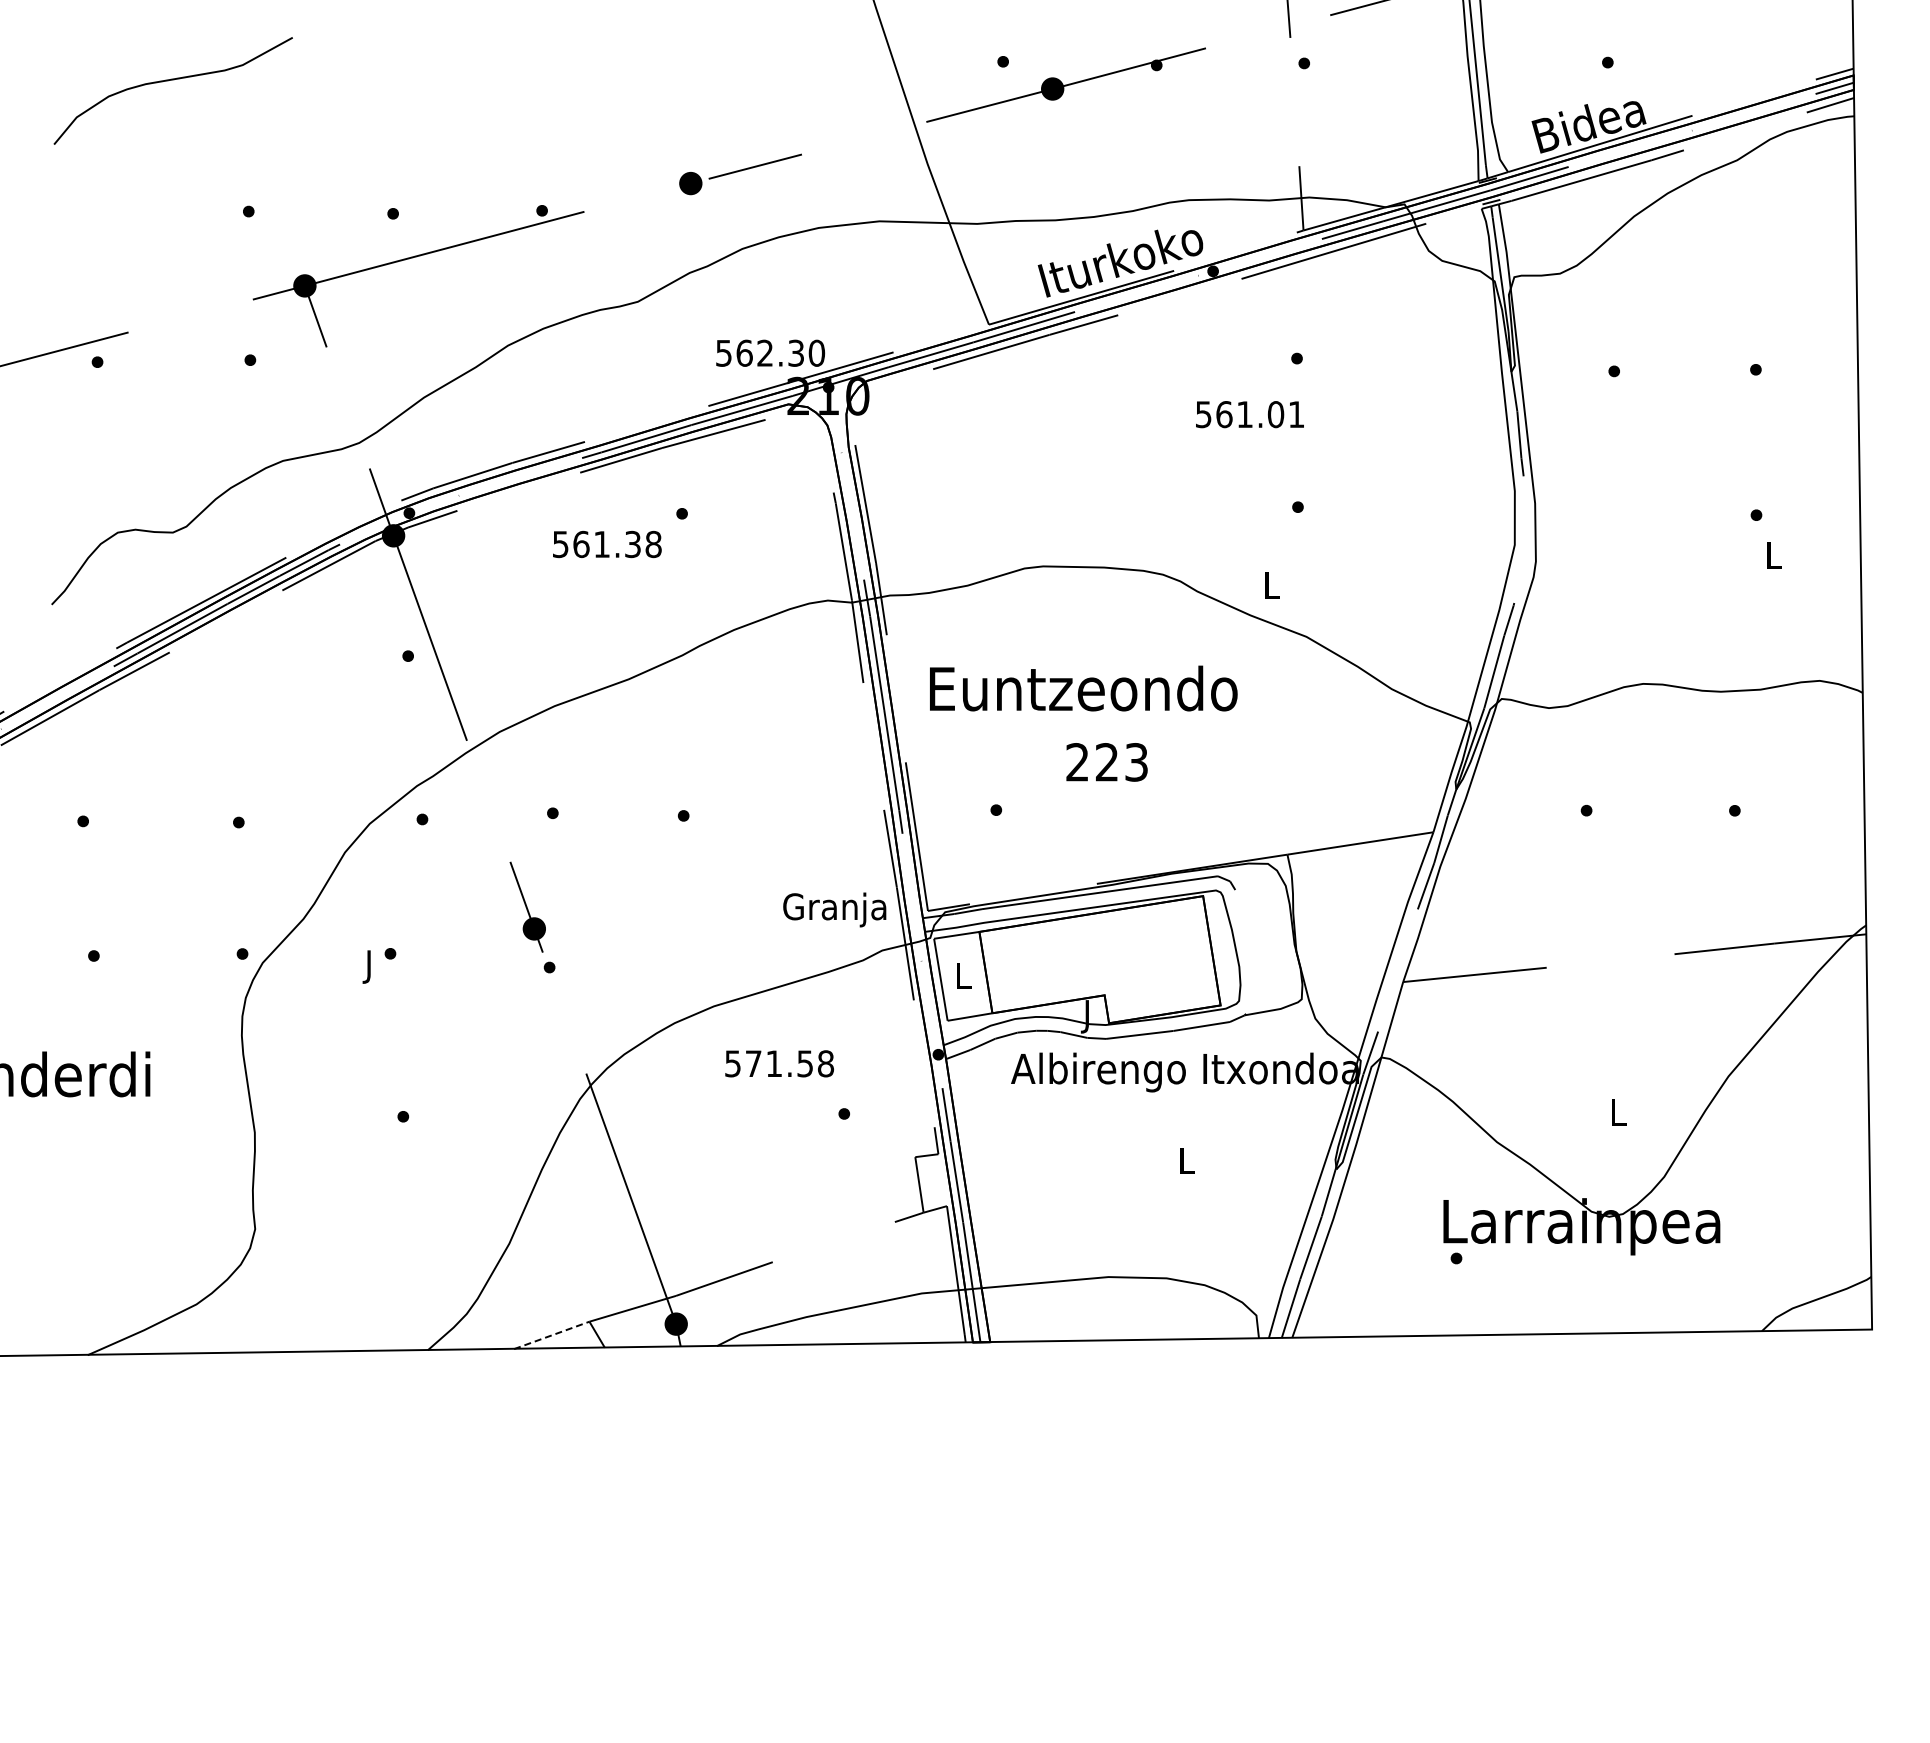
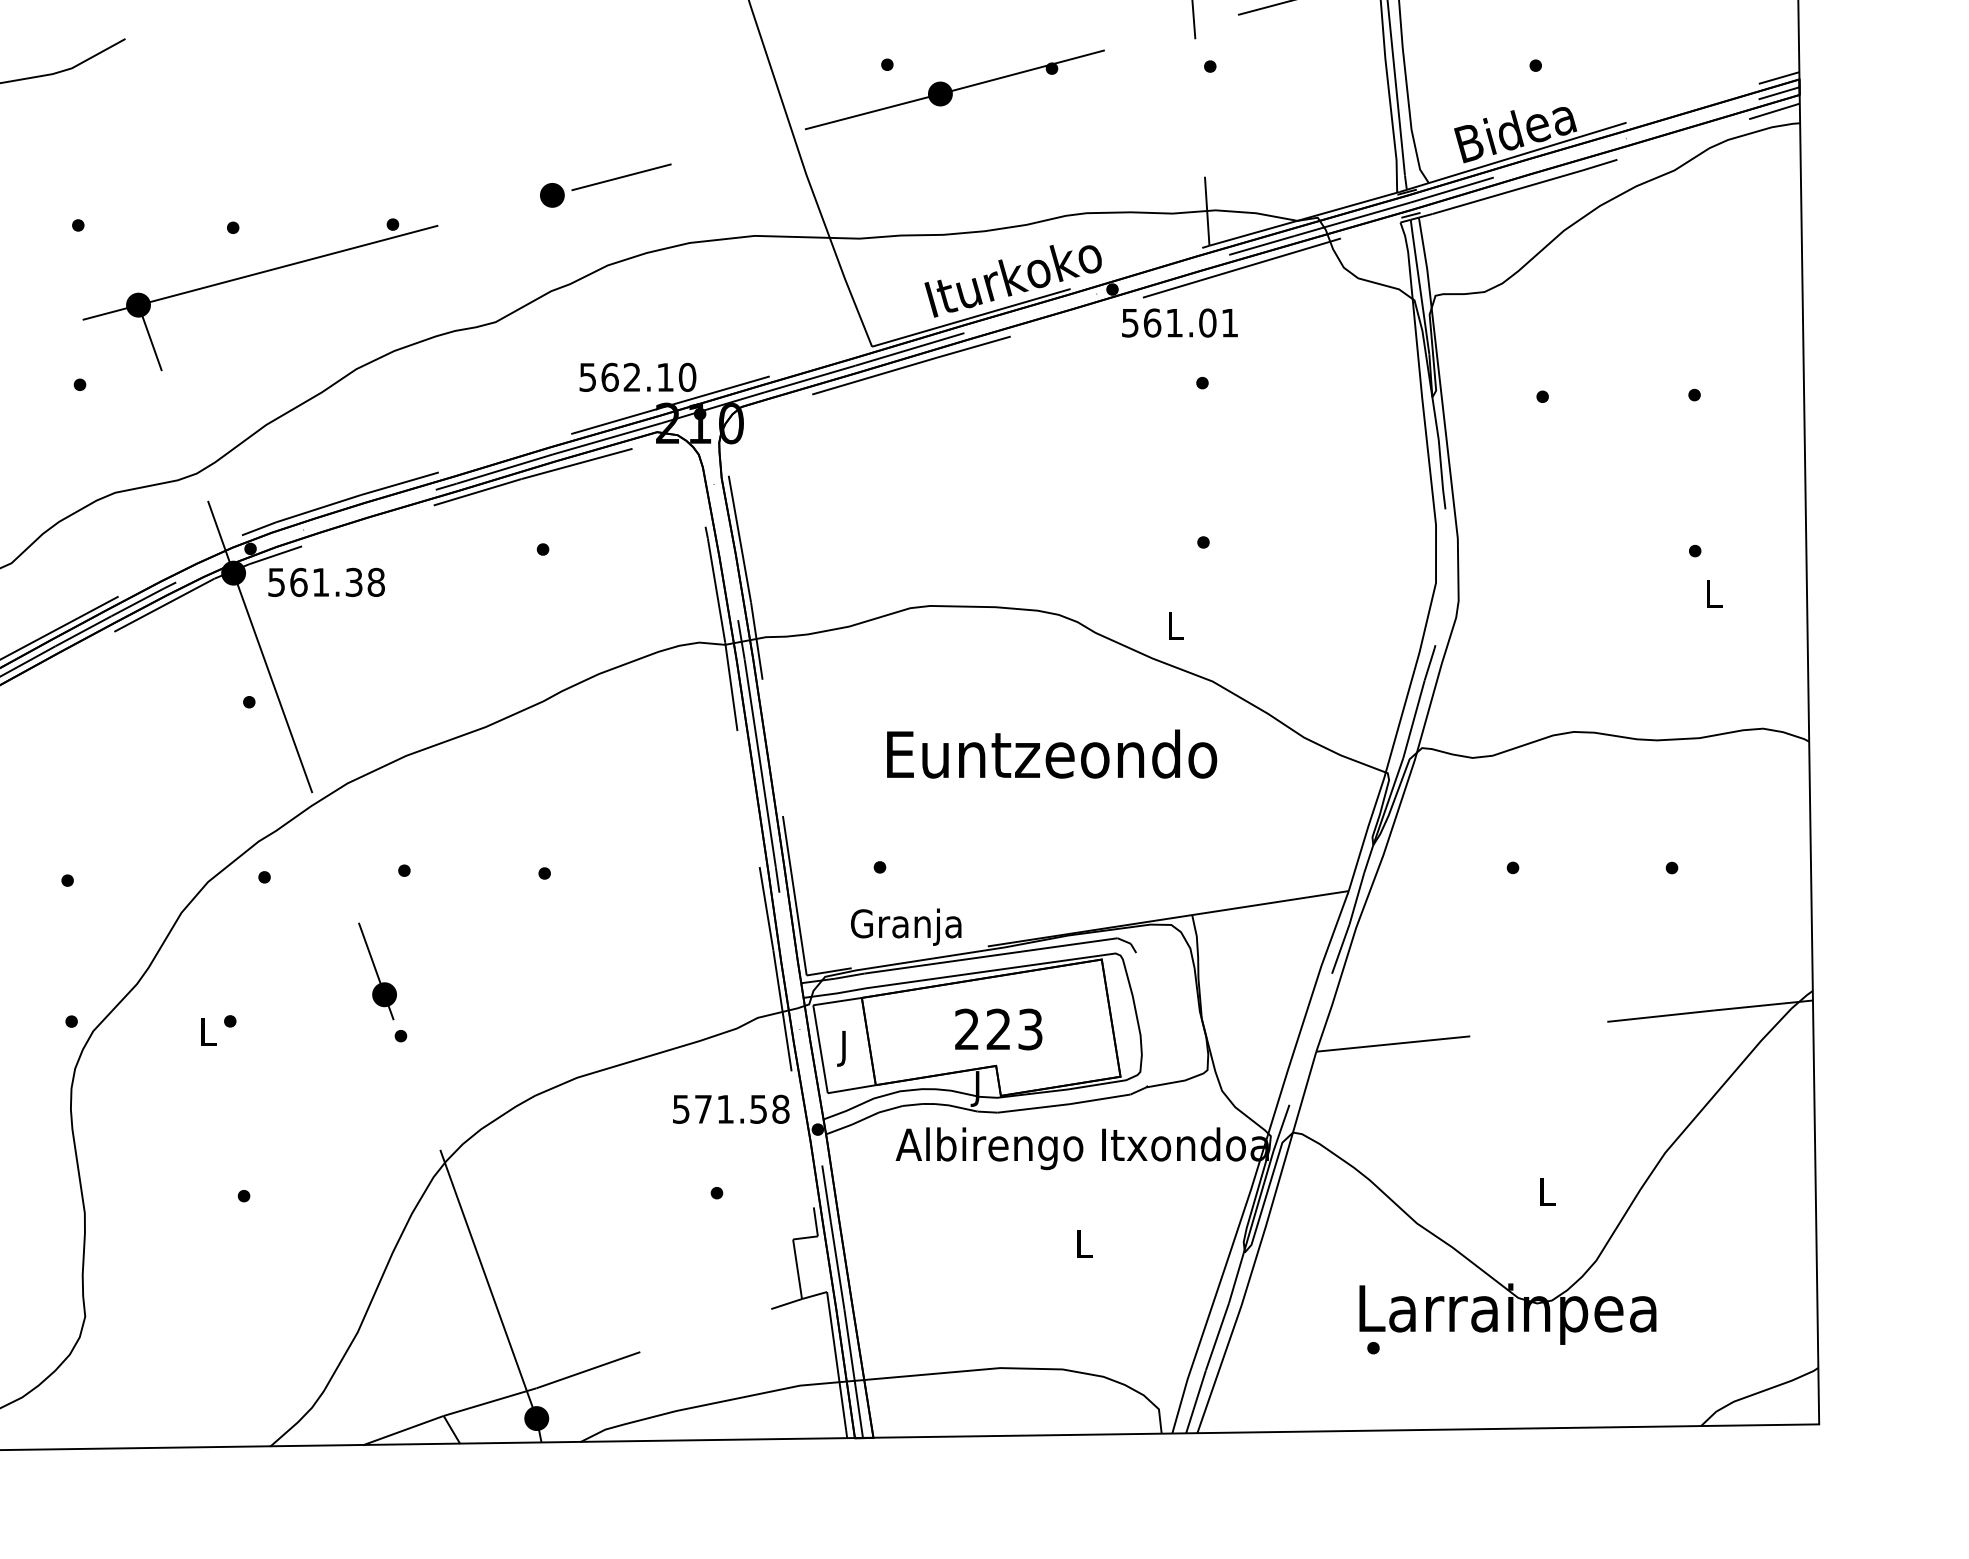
text: (795, 352) -> (664, 376), 562.30 -> 562.10
text: (1249, 414) -> (1179, 322), moved
text: (607, 544) -> (326, 582), moved
text: (1083, 688) -> (1051, 754), moved
text: (1106, 762) -> (998, 1029), moved
text: (834, 909) -> (905, 926), moved
text: (369, 966) -> (207, 1035), J -> L
text: (963, 979) -> (844, 1048), L -> J
text: (779, 1063) -> (731, 1109), moved
line: (552, 1335) -> (404, 1430), dashed -> solid

